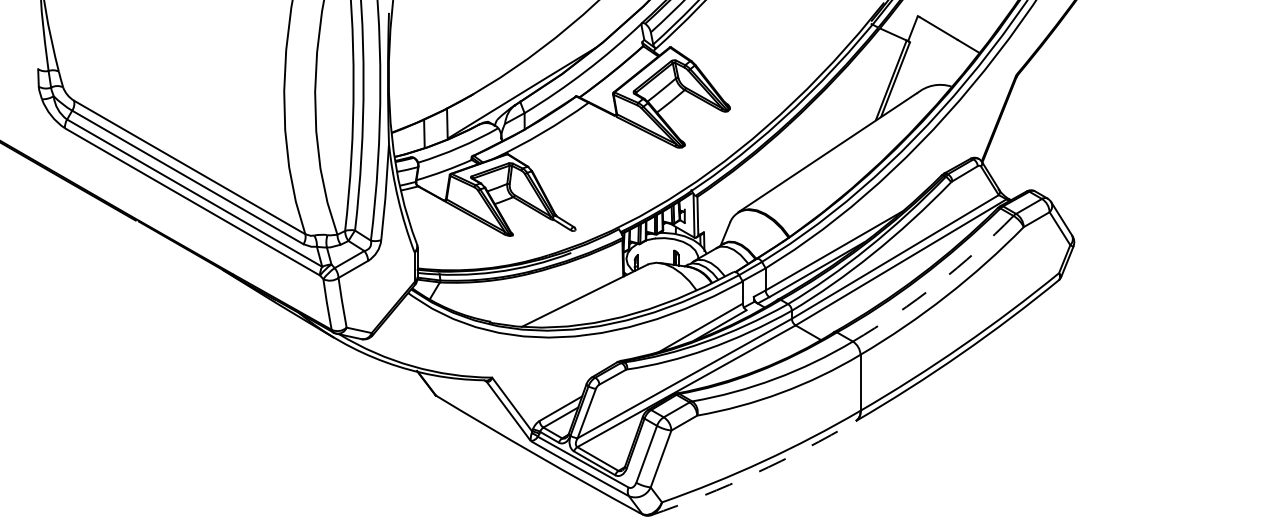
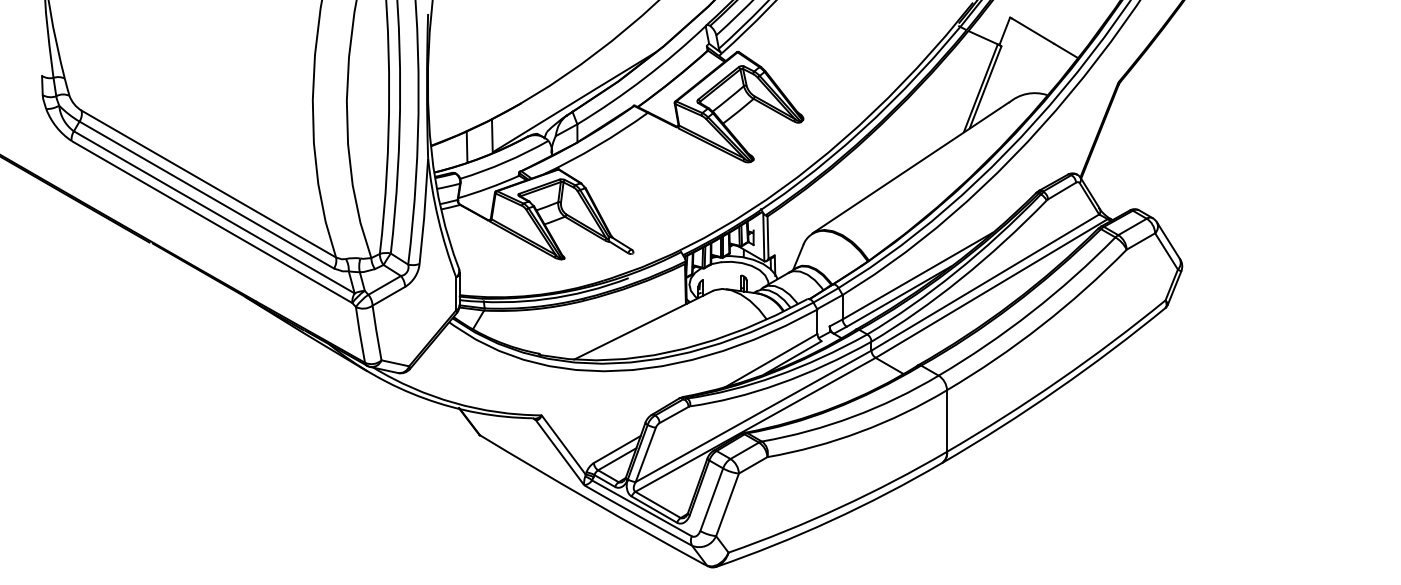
arc: (937, 284) -> (1031, 312), dashed -> solid
arc: (755, 473) -> (831, 520), dashed -> solid

